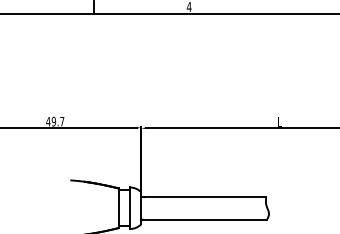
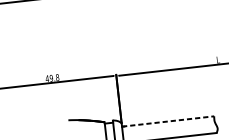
text: (62, 121) -> (57, 77), 49.7 -> 49.8
line: (204, 196) -> (168, 121), solid -> dashed

